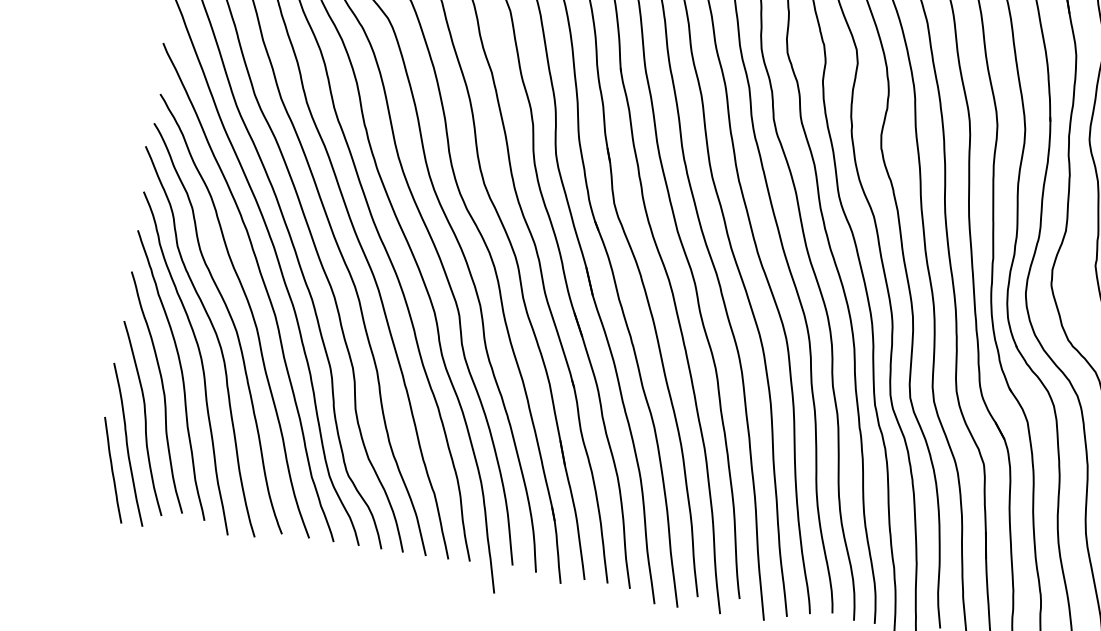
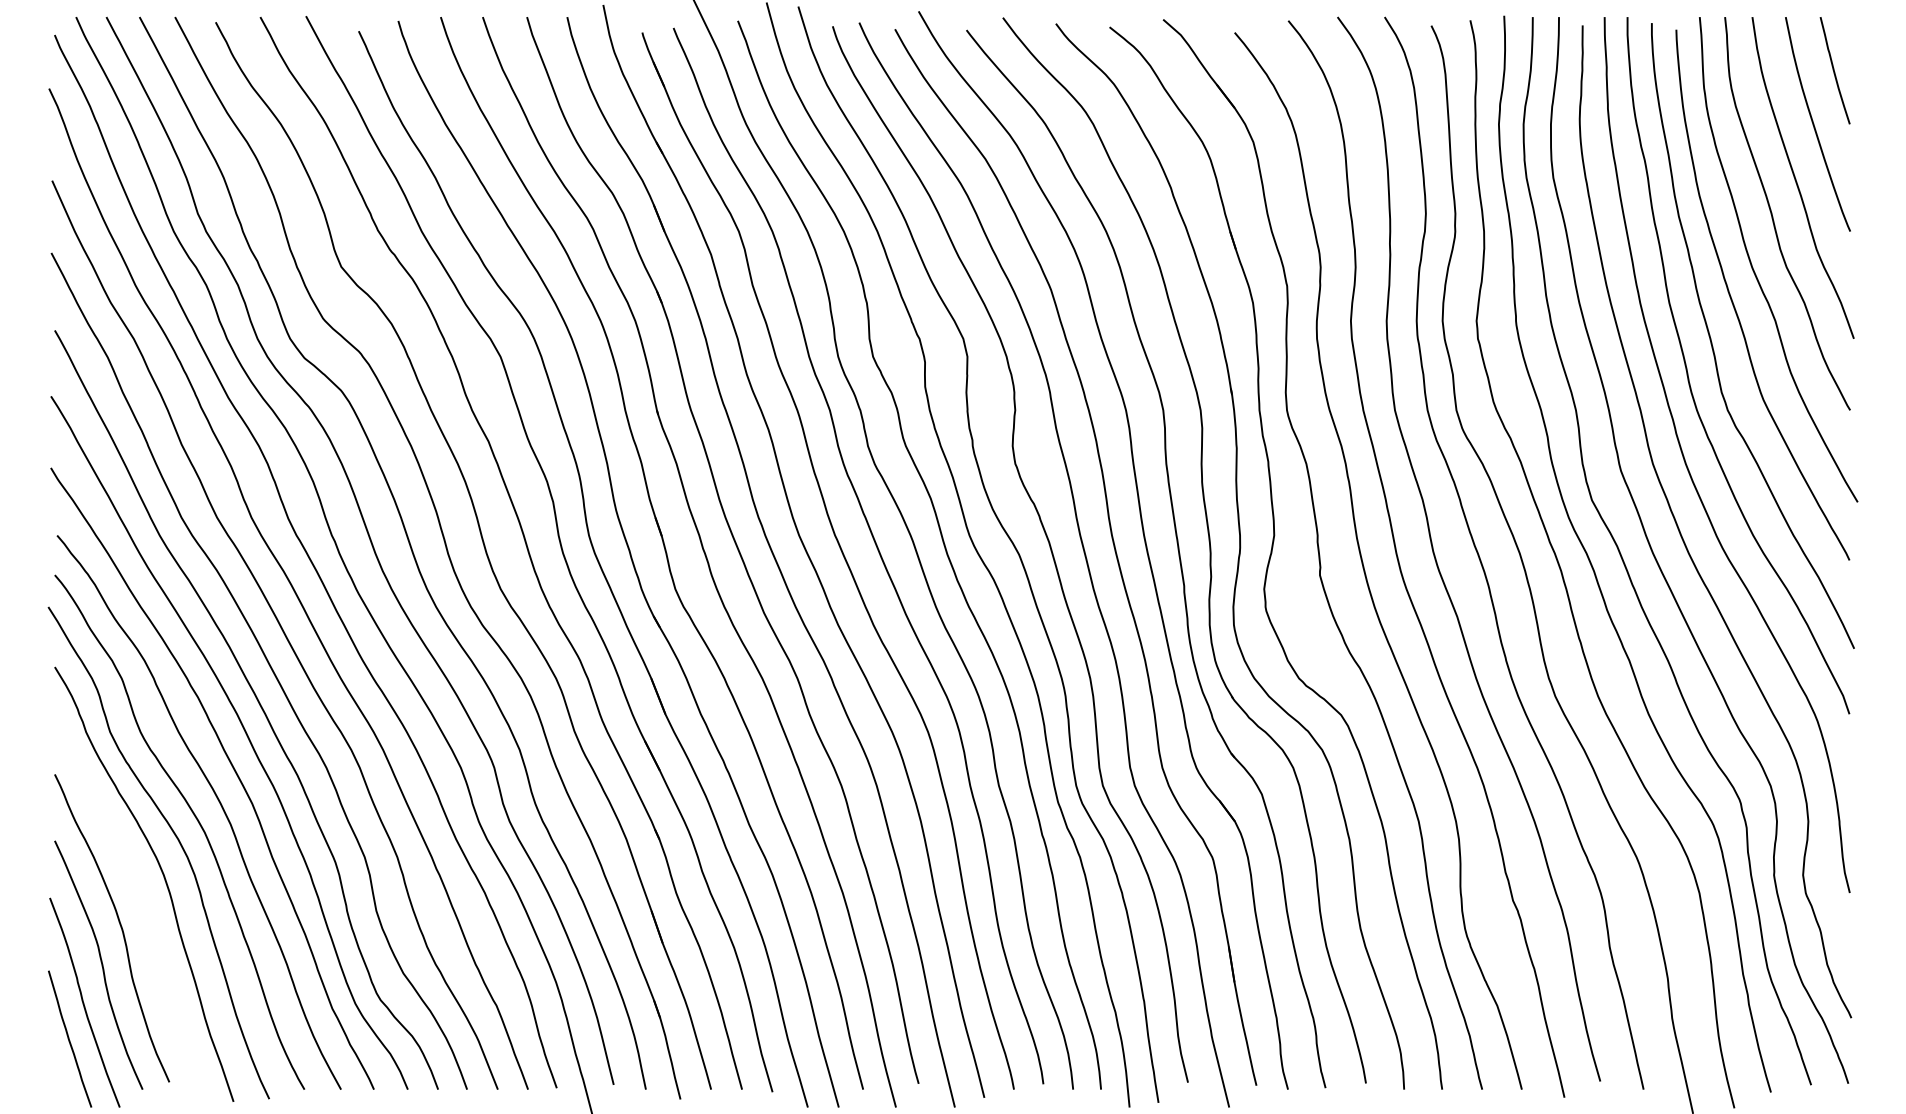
curve: (181, 373) -> (140, 898), removed

